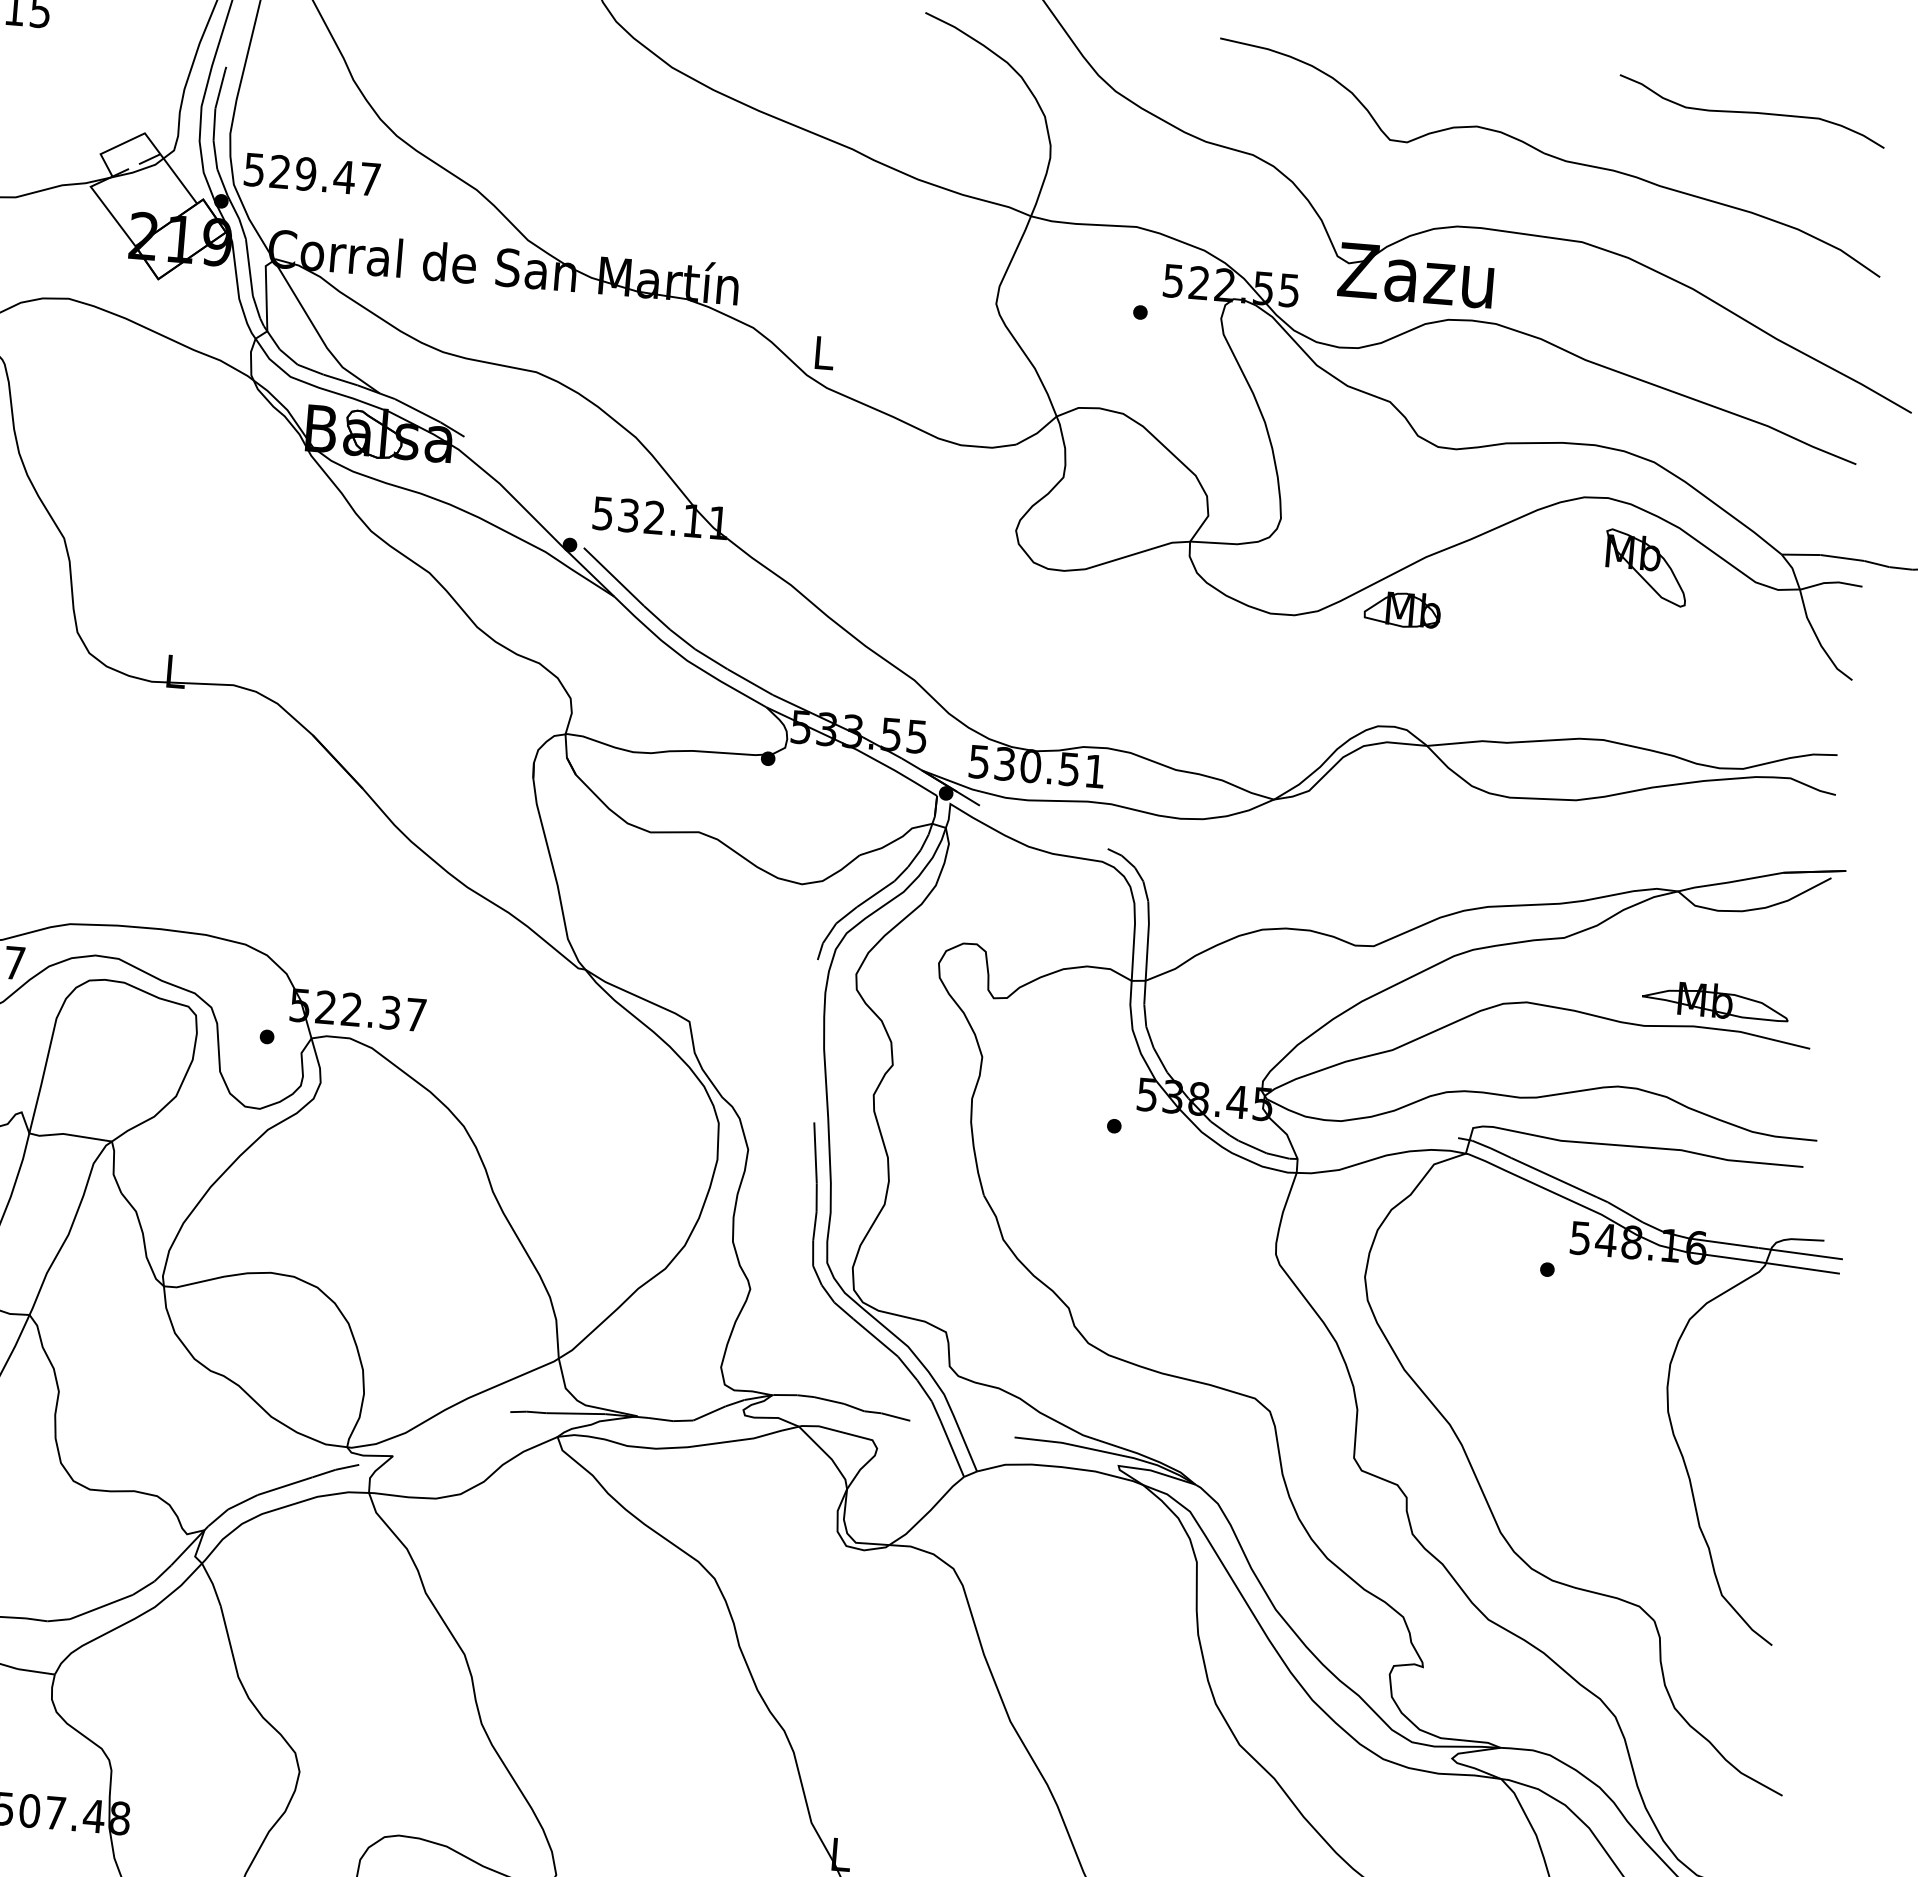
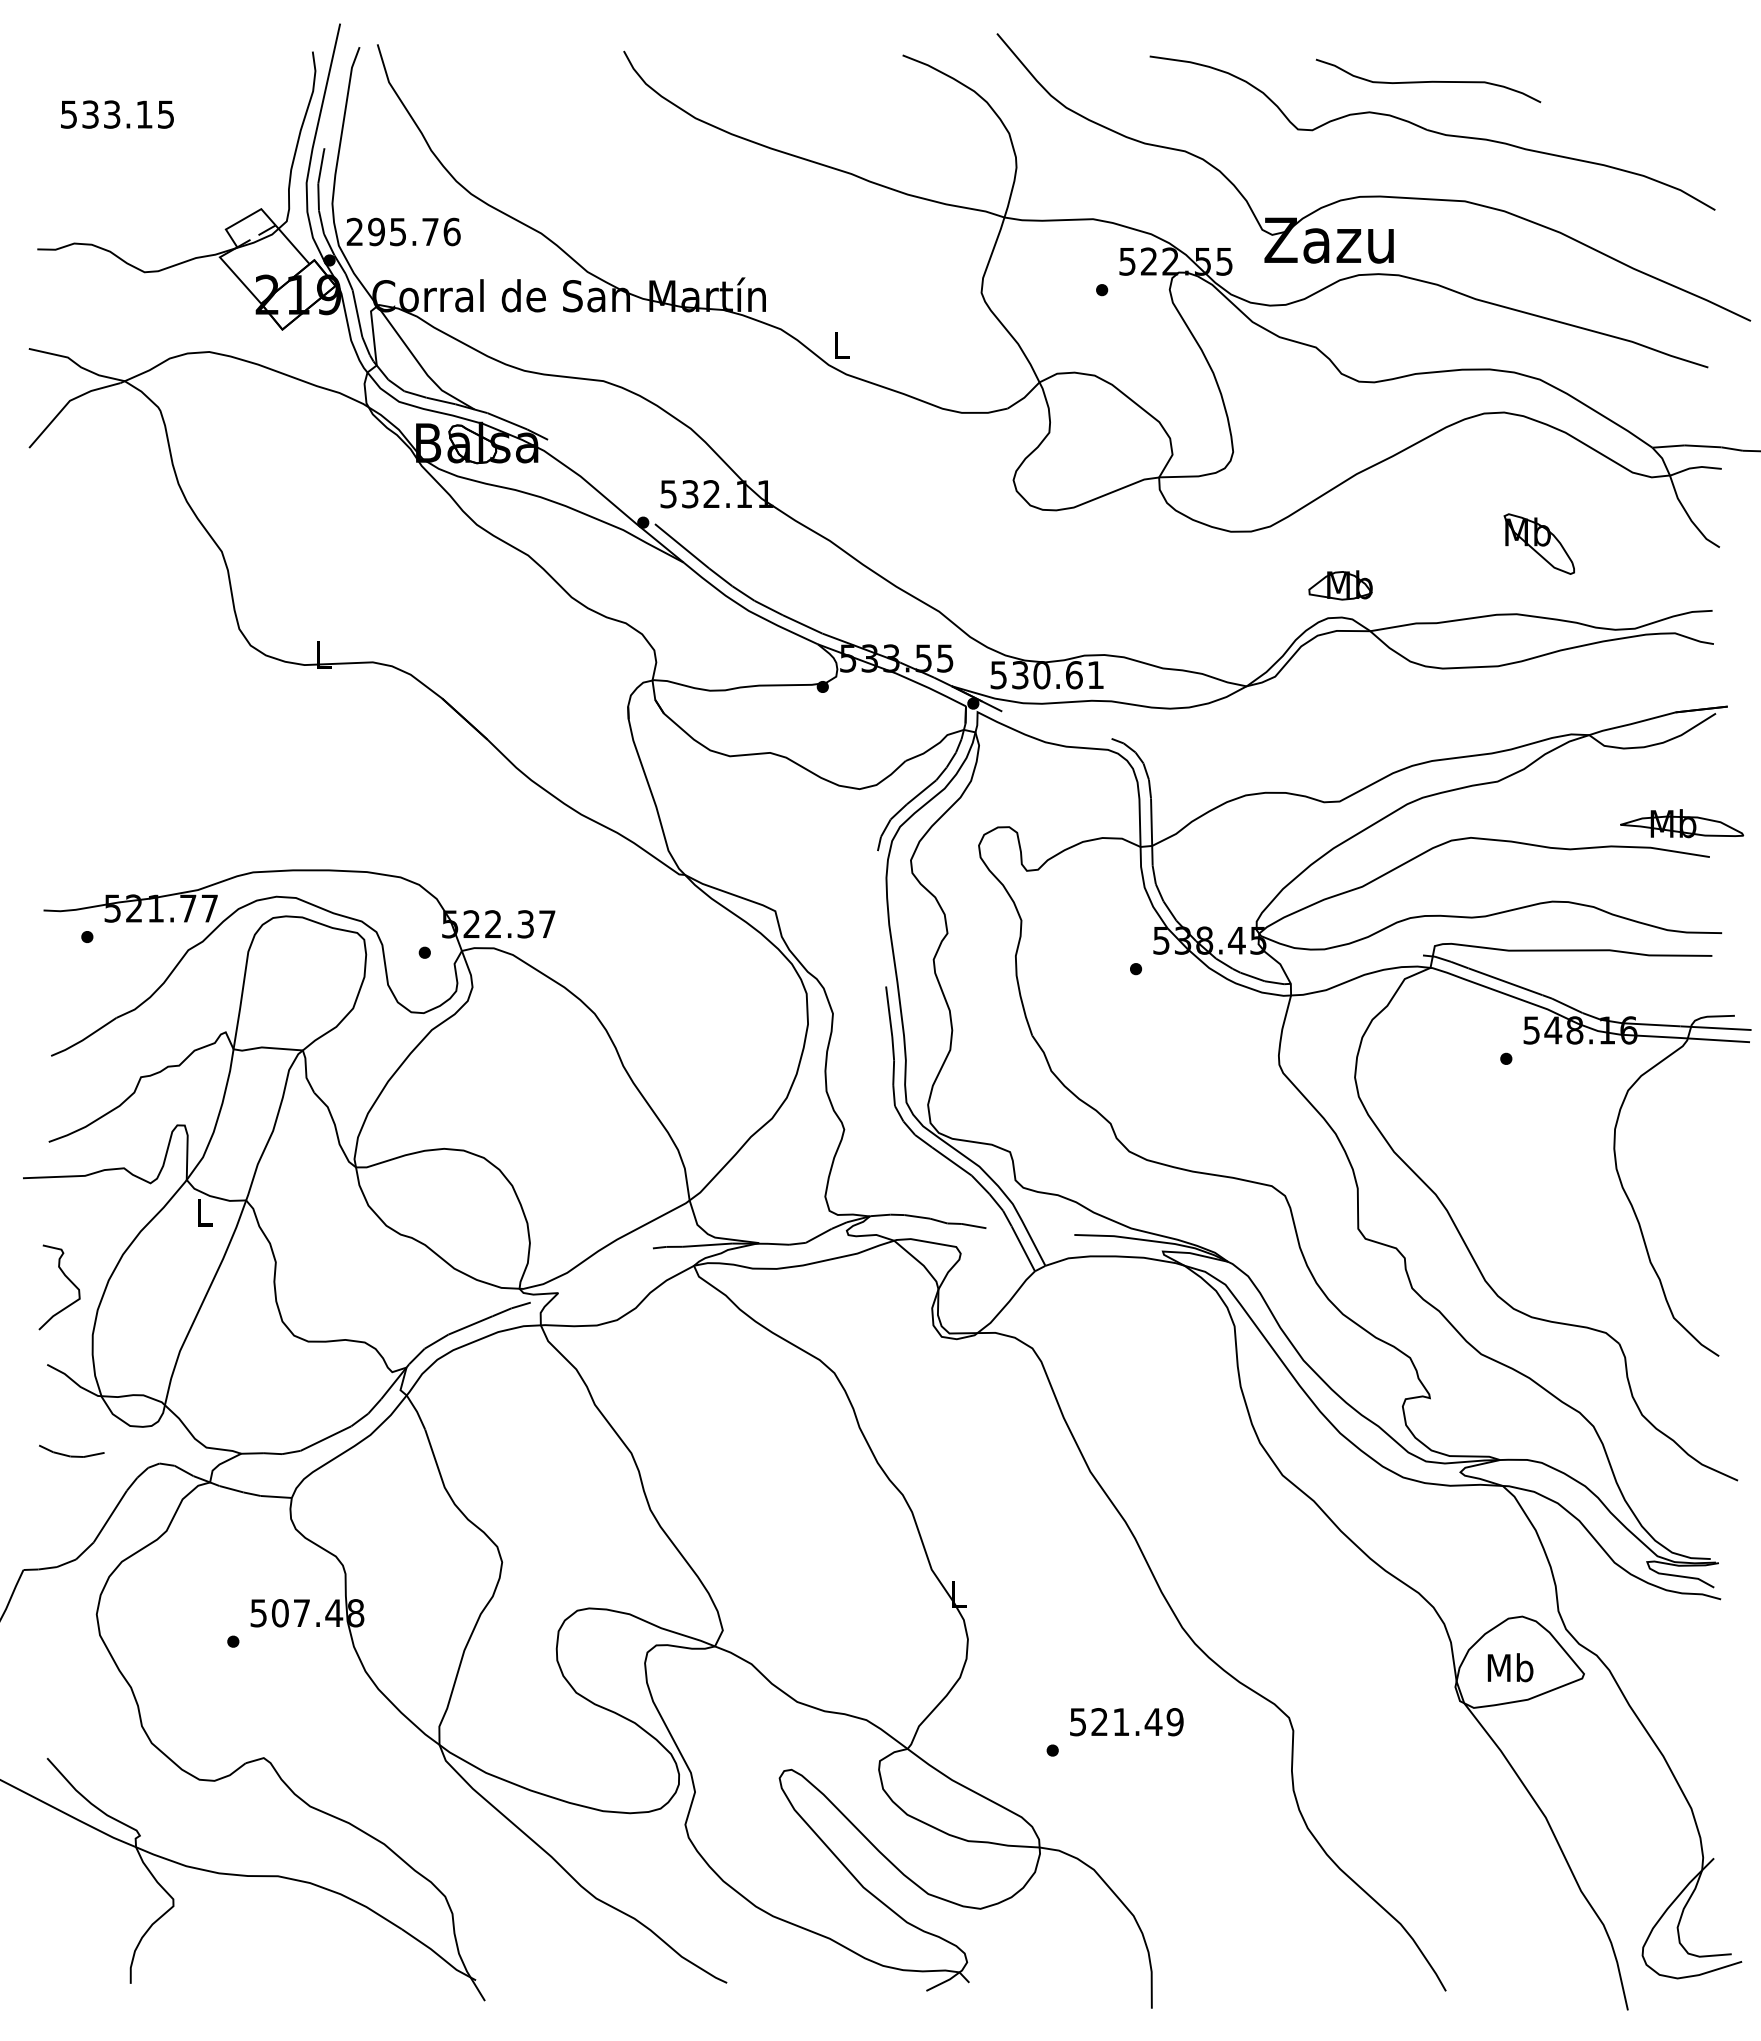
curve: (1752, 112) -> (1428, 81), moved
text: (312, 174) -> (403, 231), 529.47 -> 295.76
part: (1645, 567) -> (1538, 543), moved
part: (1402, 609) -> (1340, 585), moved
text: (1069, 769) -> (1074, 675), 530.51 -> 530.61
part: (1716, 1000) -> (1682, 823), moved

